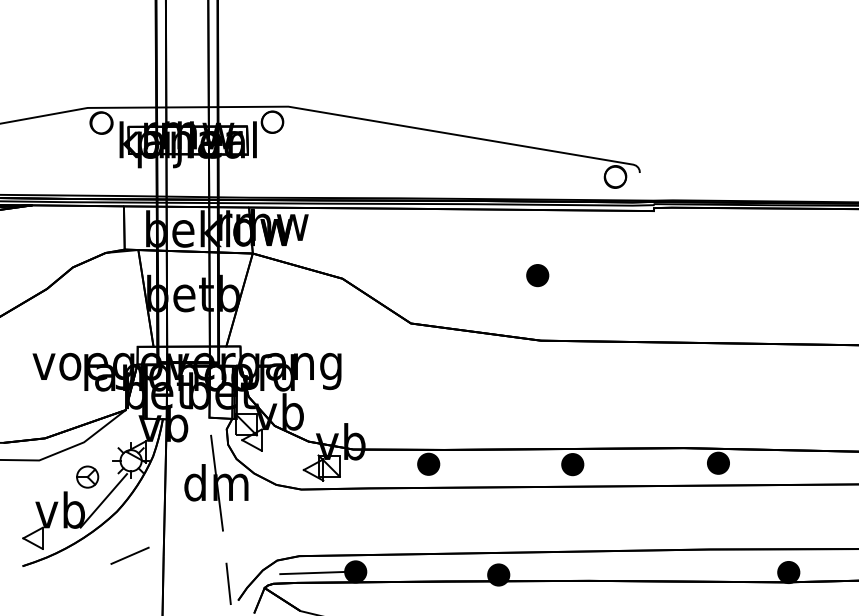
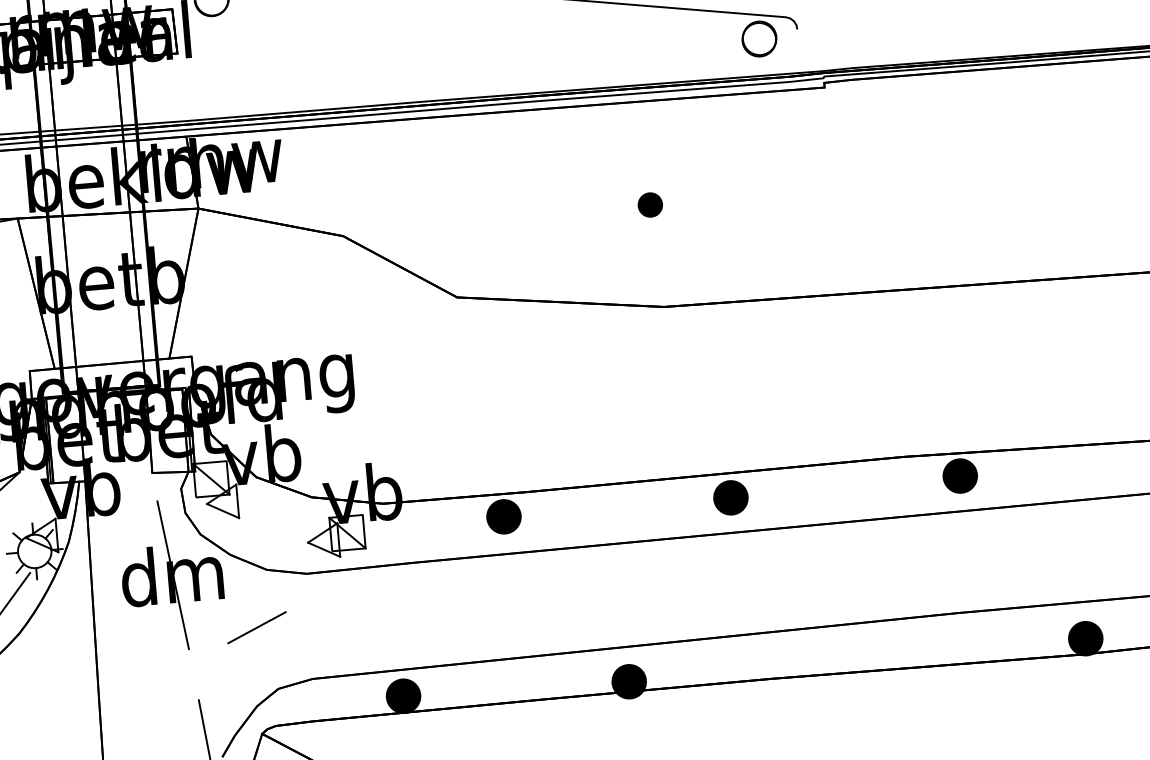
part: (537, 275) -> (649, 204), size x0.7
line: (129, 555) -> (256, 627), moved
line: (313, 572) -> (337, 702), removed

